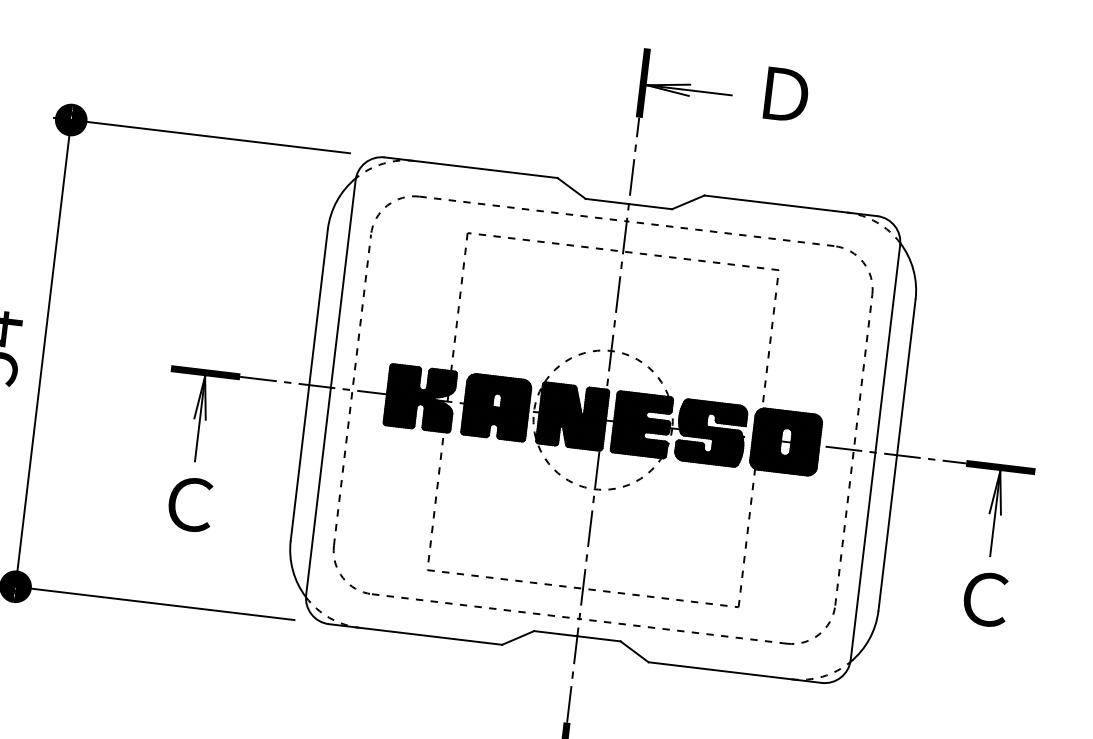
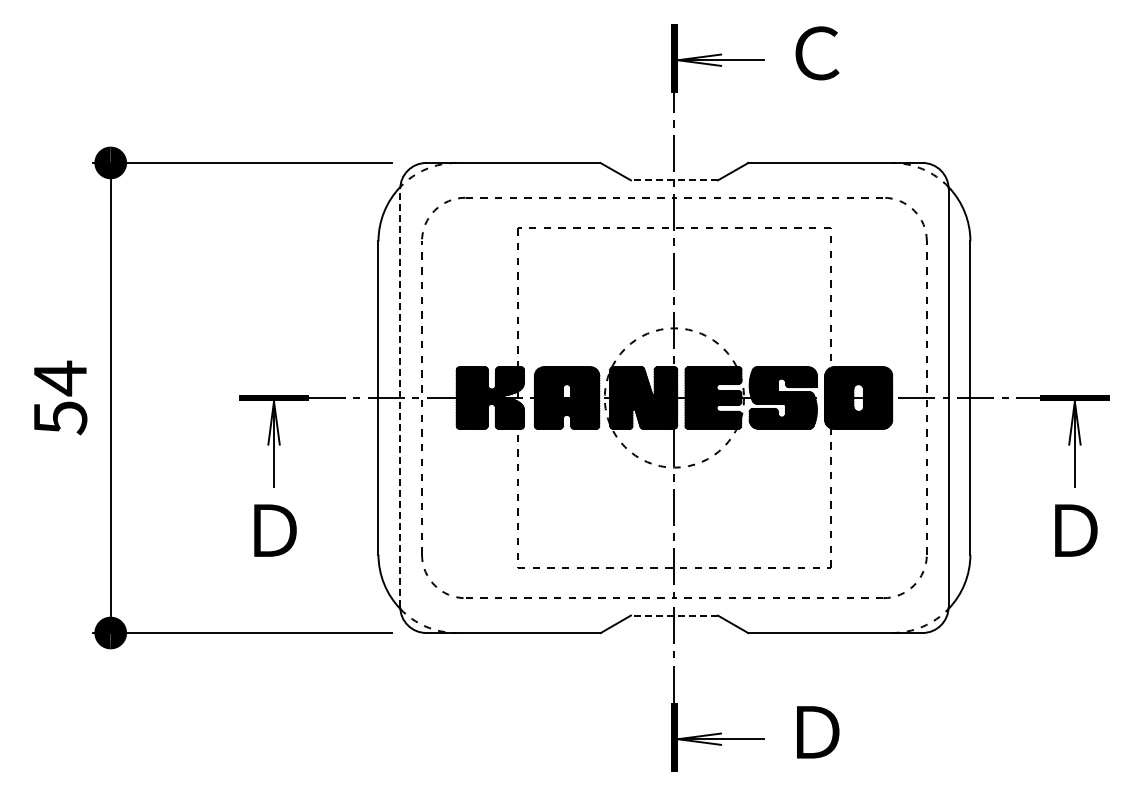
text: (786, 95) -> (817, 53), Ｄ -> Ｃ
line: (628, 204) -> (674, 180), solid -> dashed
line: (331, 387) -> (400, 397), solid -> dashed
text: (190, 504) -> (274, 530), Ｃ -> Ｄ
text: (985, 599) -> (1075, 530), Ｃ -> Ｄ
line: (577, 636) -> (674, 615), solid -> dashed

